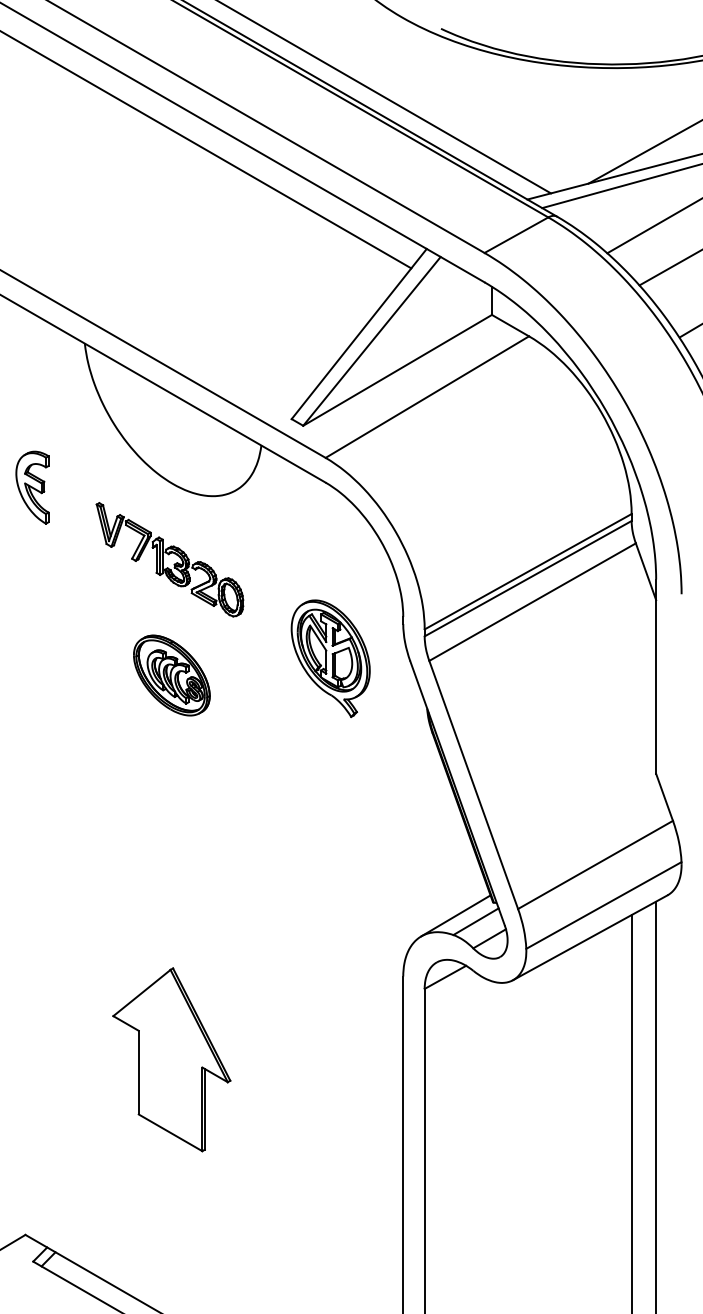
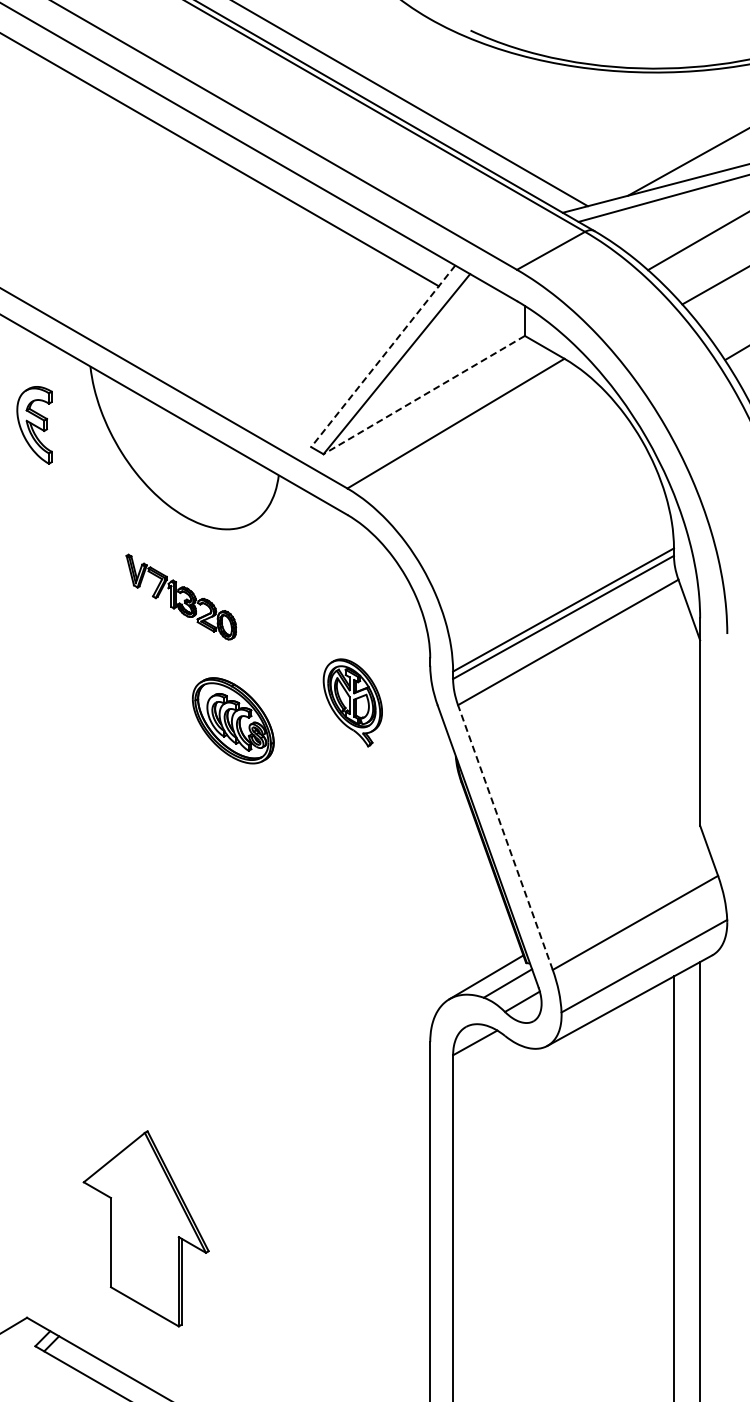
line: (359, 334) -> (383, 356), solid -> dashed
line: (397, 370) -> (424, 395), solid -> dashed
part: (32, 487) -> (34, 425), moved
part: (170, 559) -> (181, 596), size x0.7
part: (330, 658) -> (352, 702), size x0.7
part: (172, 675) -> (233, 720), moved
line: (473, 784) -> (505, 837), solid -> dashed
part: (171, 1059) -> (145, 1228), moved

